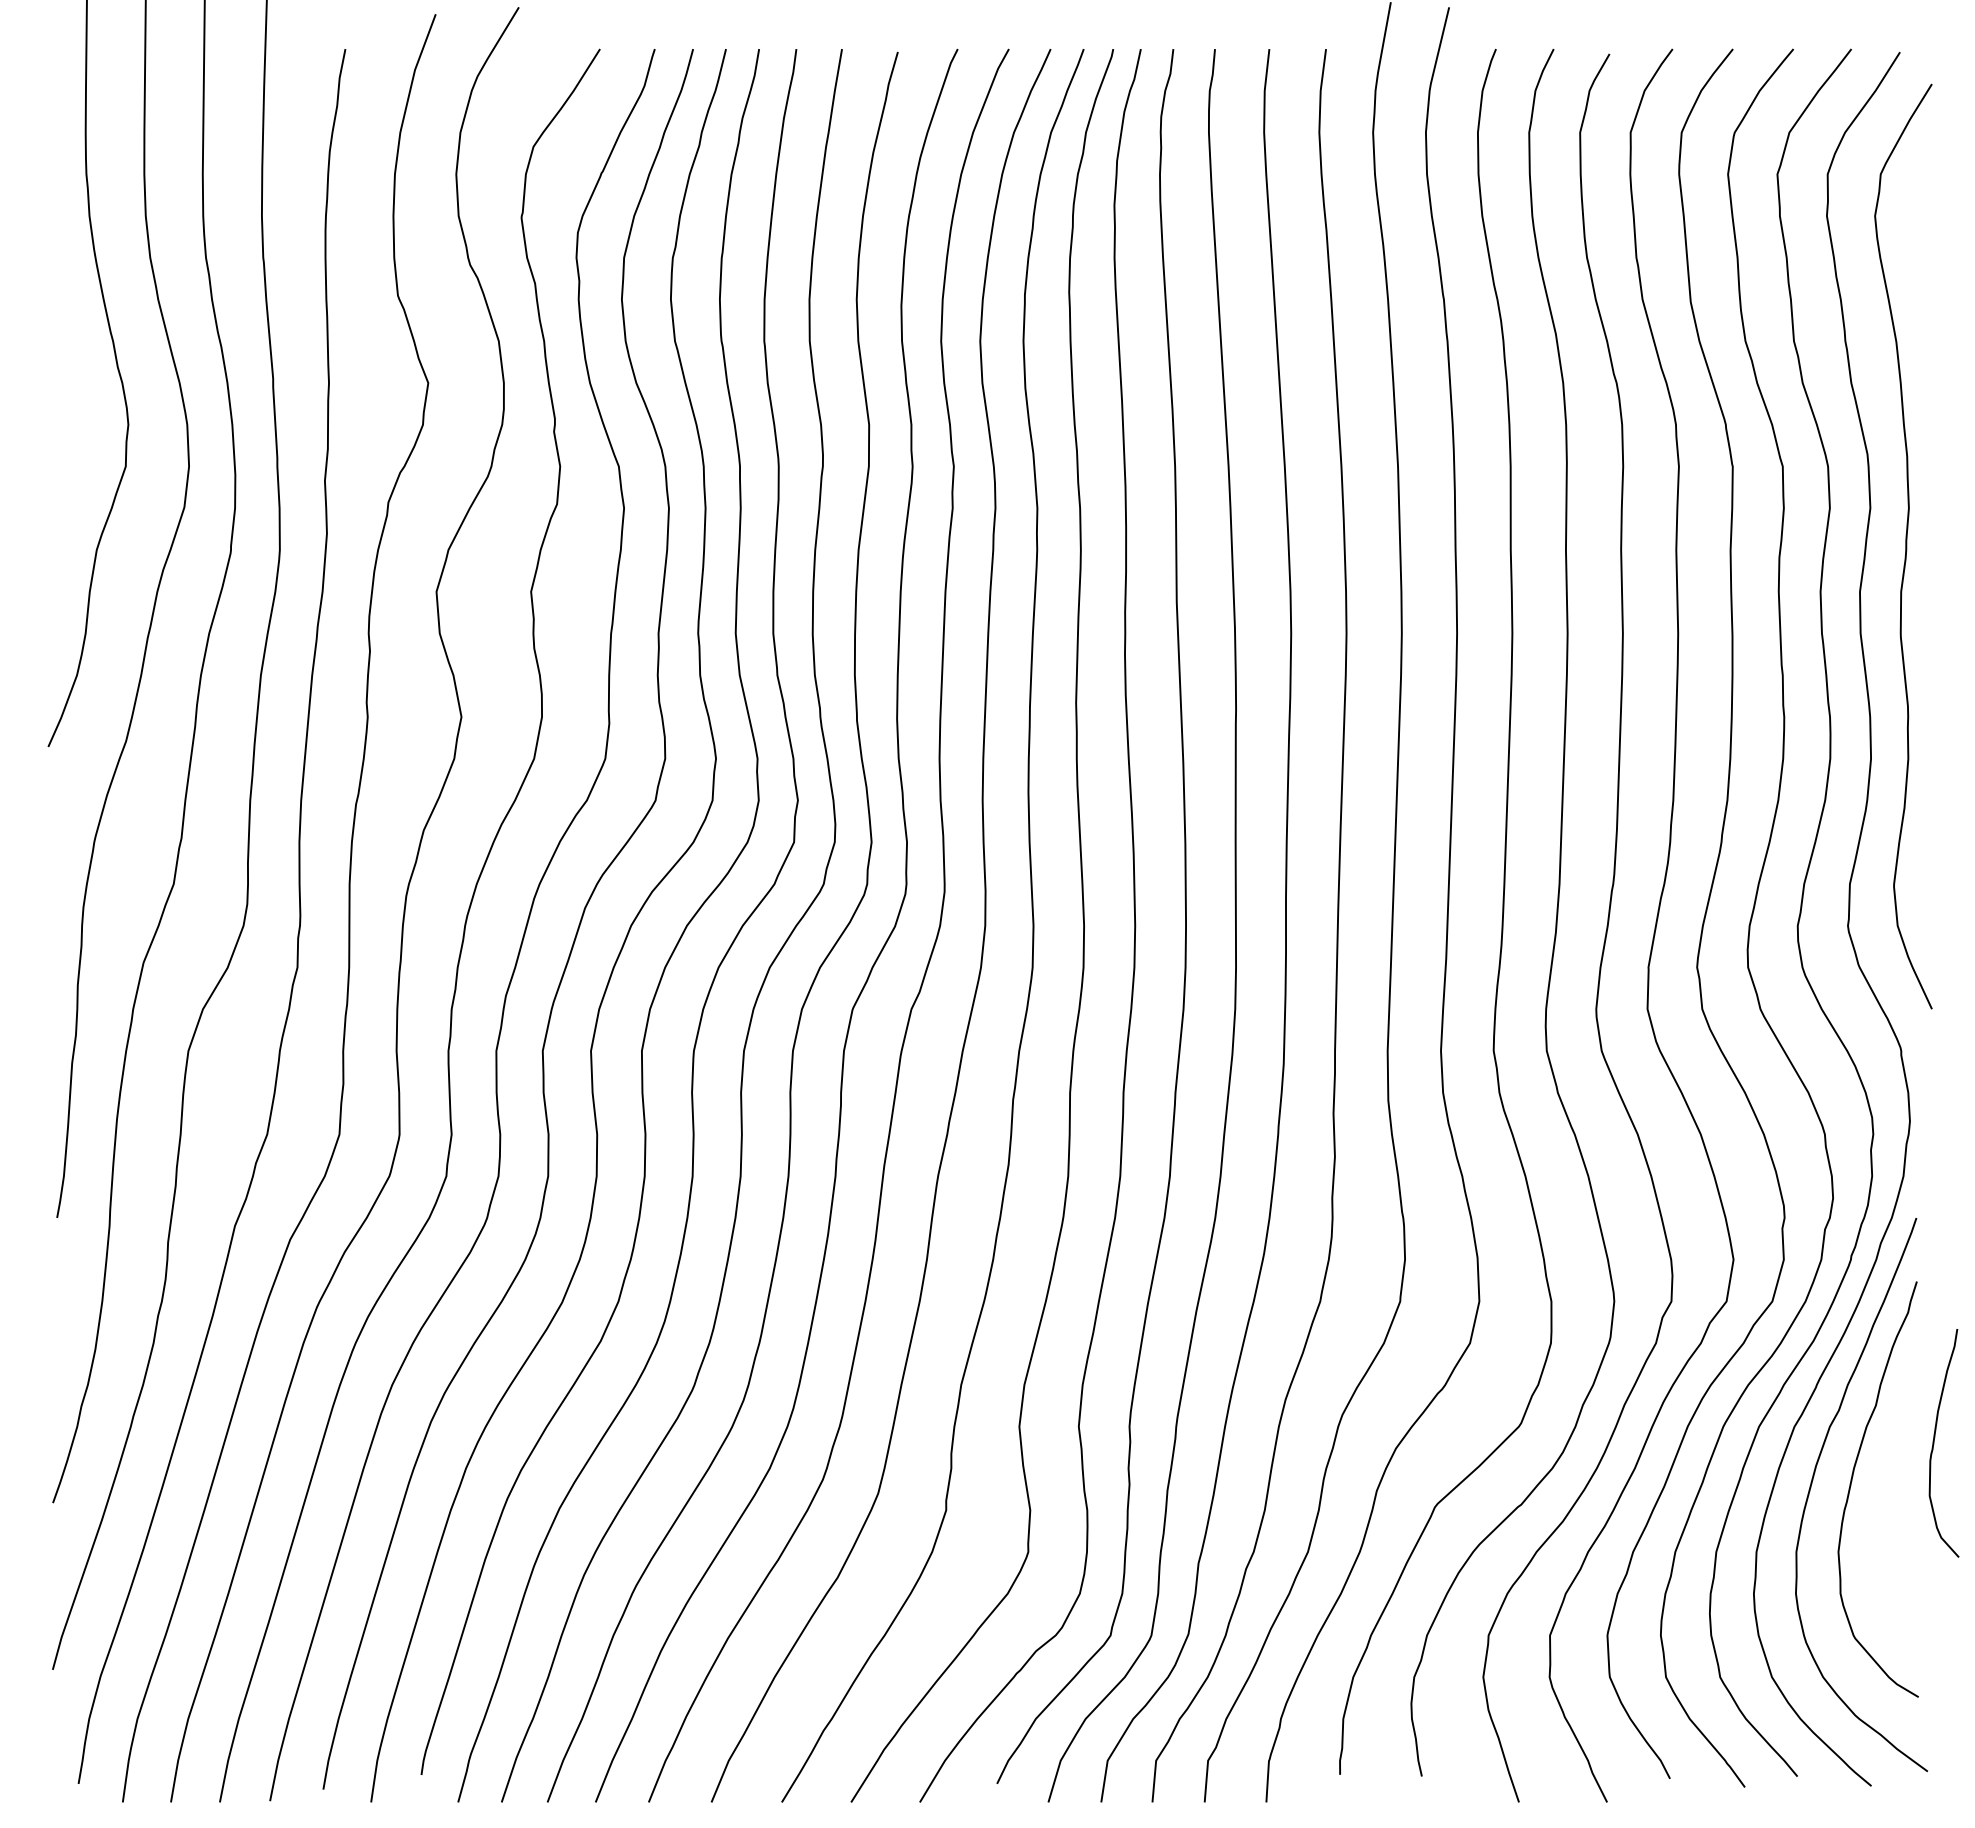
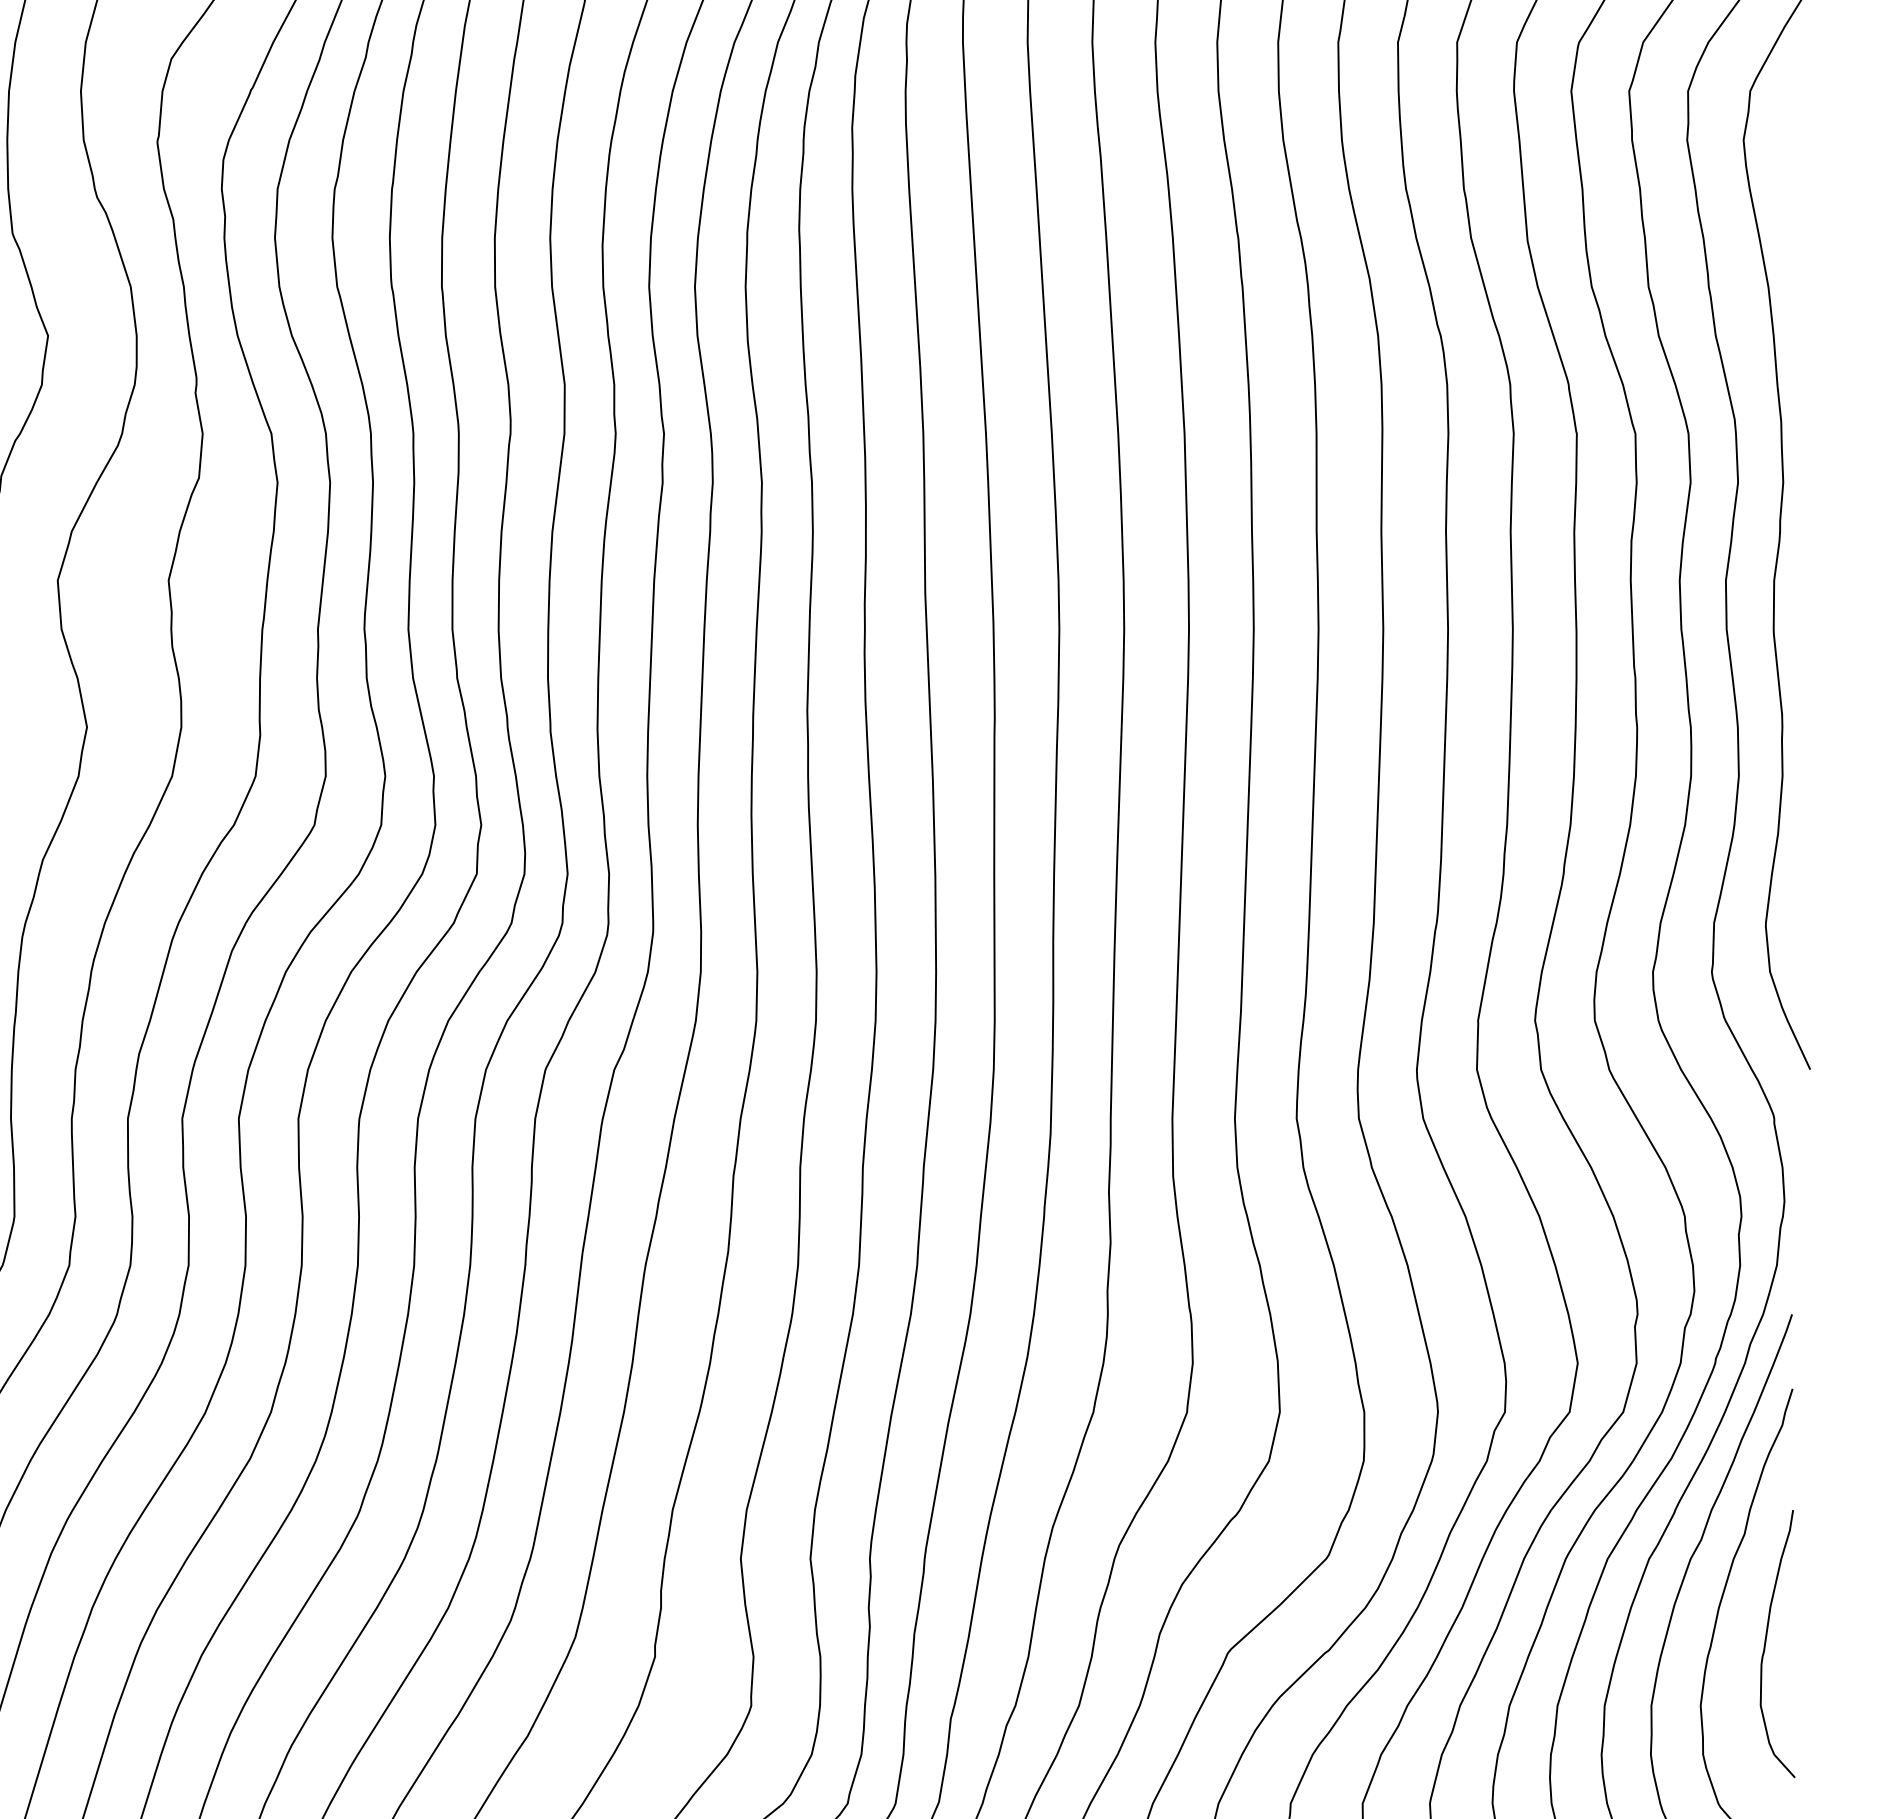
curve: (1934, 1443) -> (1766, 1644), moved

